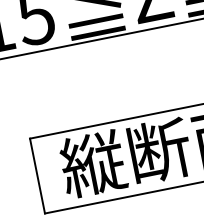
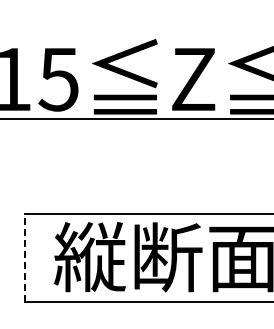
line: (37, 176) -> (25, 258), solid -> dashed

